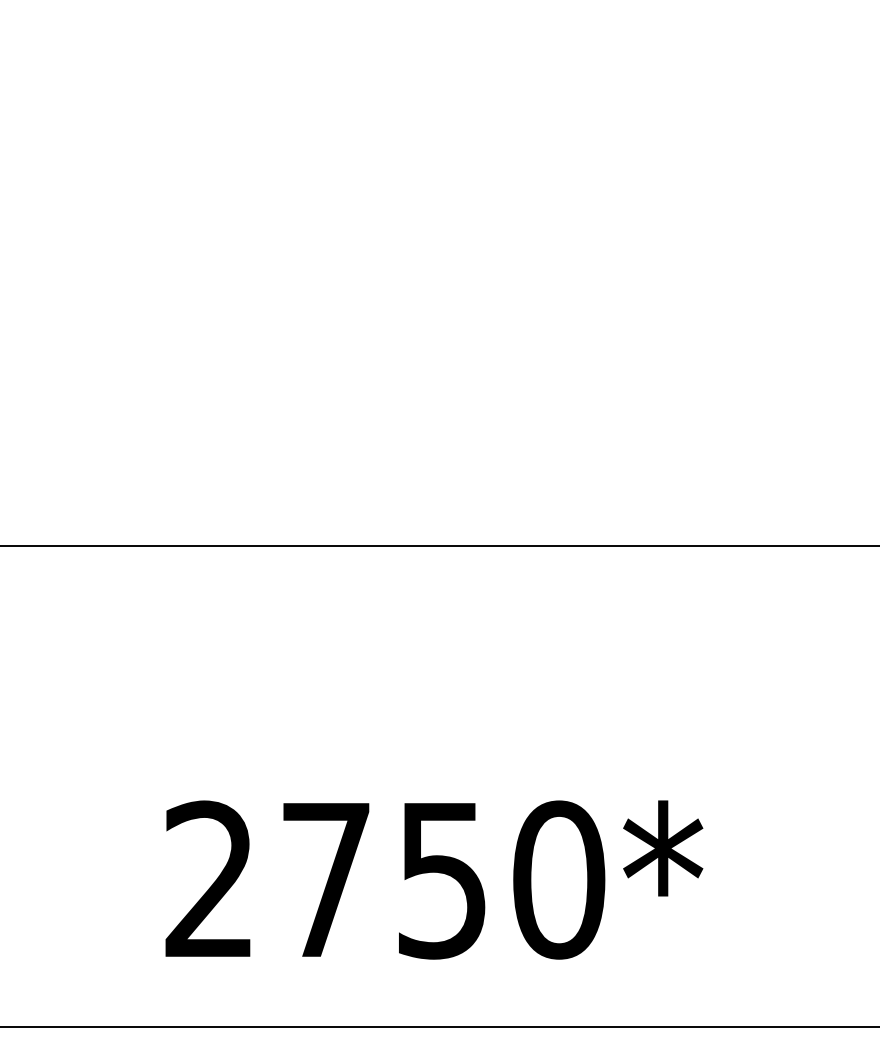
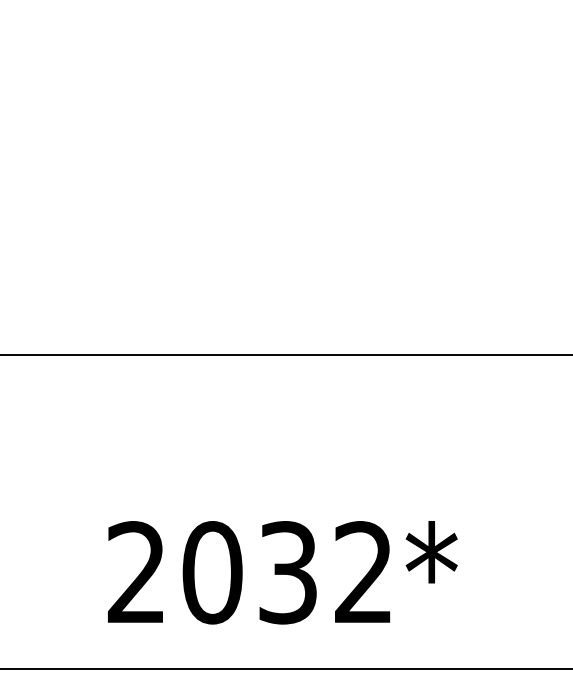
text: (443, 879) -> (288, 572), 2750* -> 2032*

